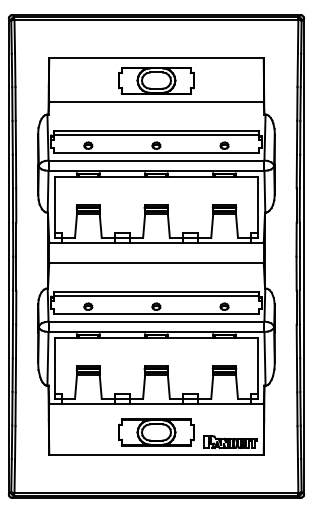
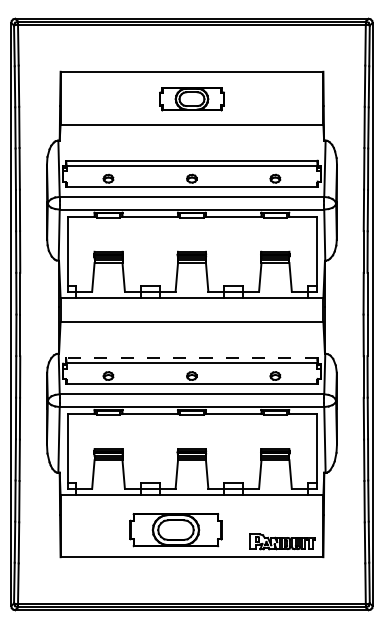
part: (156, 81) -> (191, 99), size x0.7
line: (156, 292) -> (192, 358), solid -> dashed
part: (156, 432) -> (175, 530), moved

